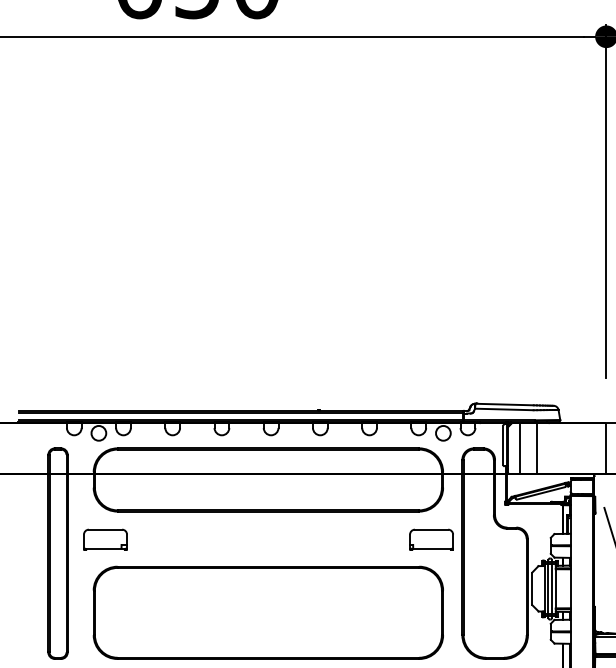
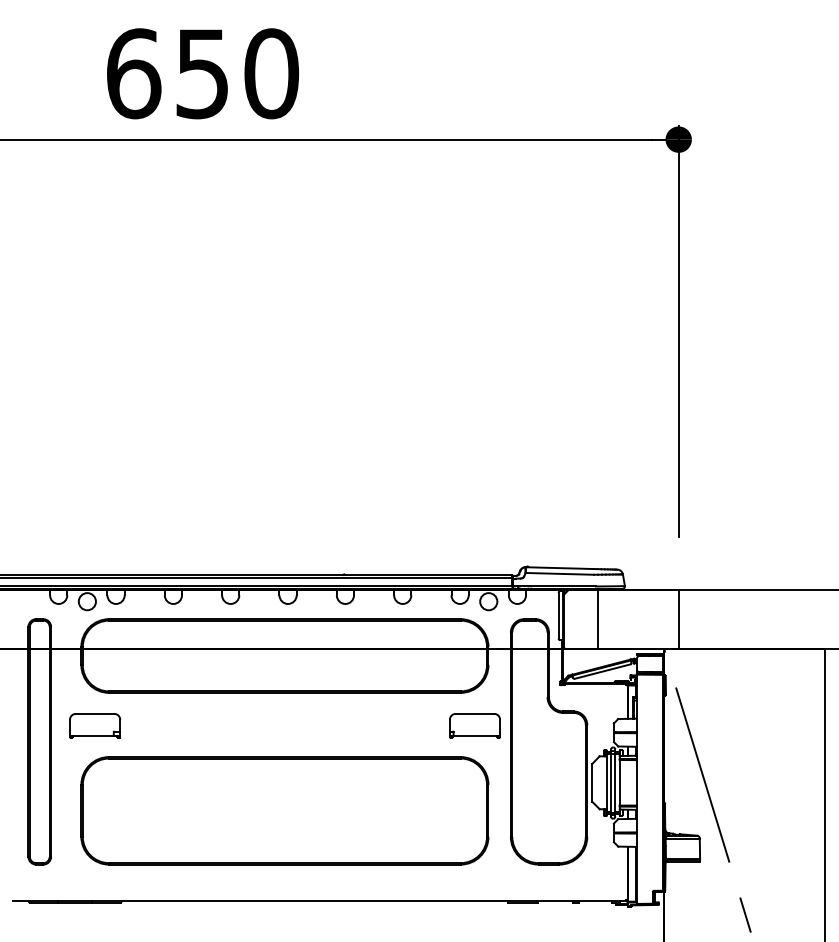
line: (519, 447) -> (577, 618), removed

